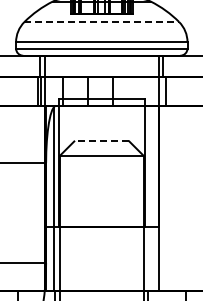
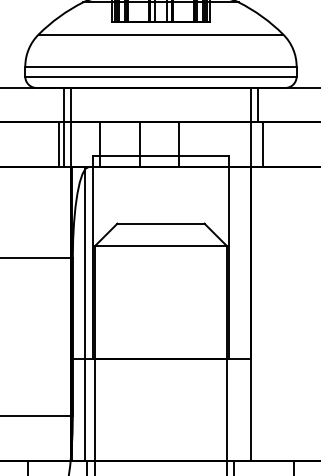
line: (102, 22) -> (162, 35), dashed -> solid
line: (101, 141) -> (160, 223), dashed -> solid

